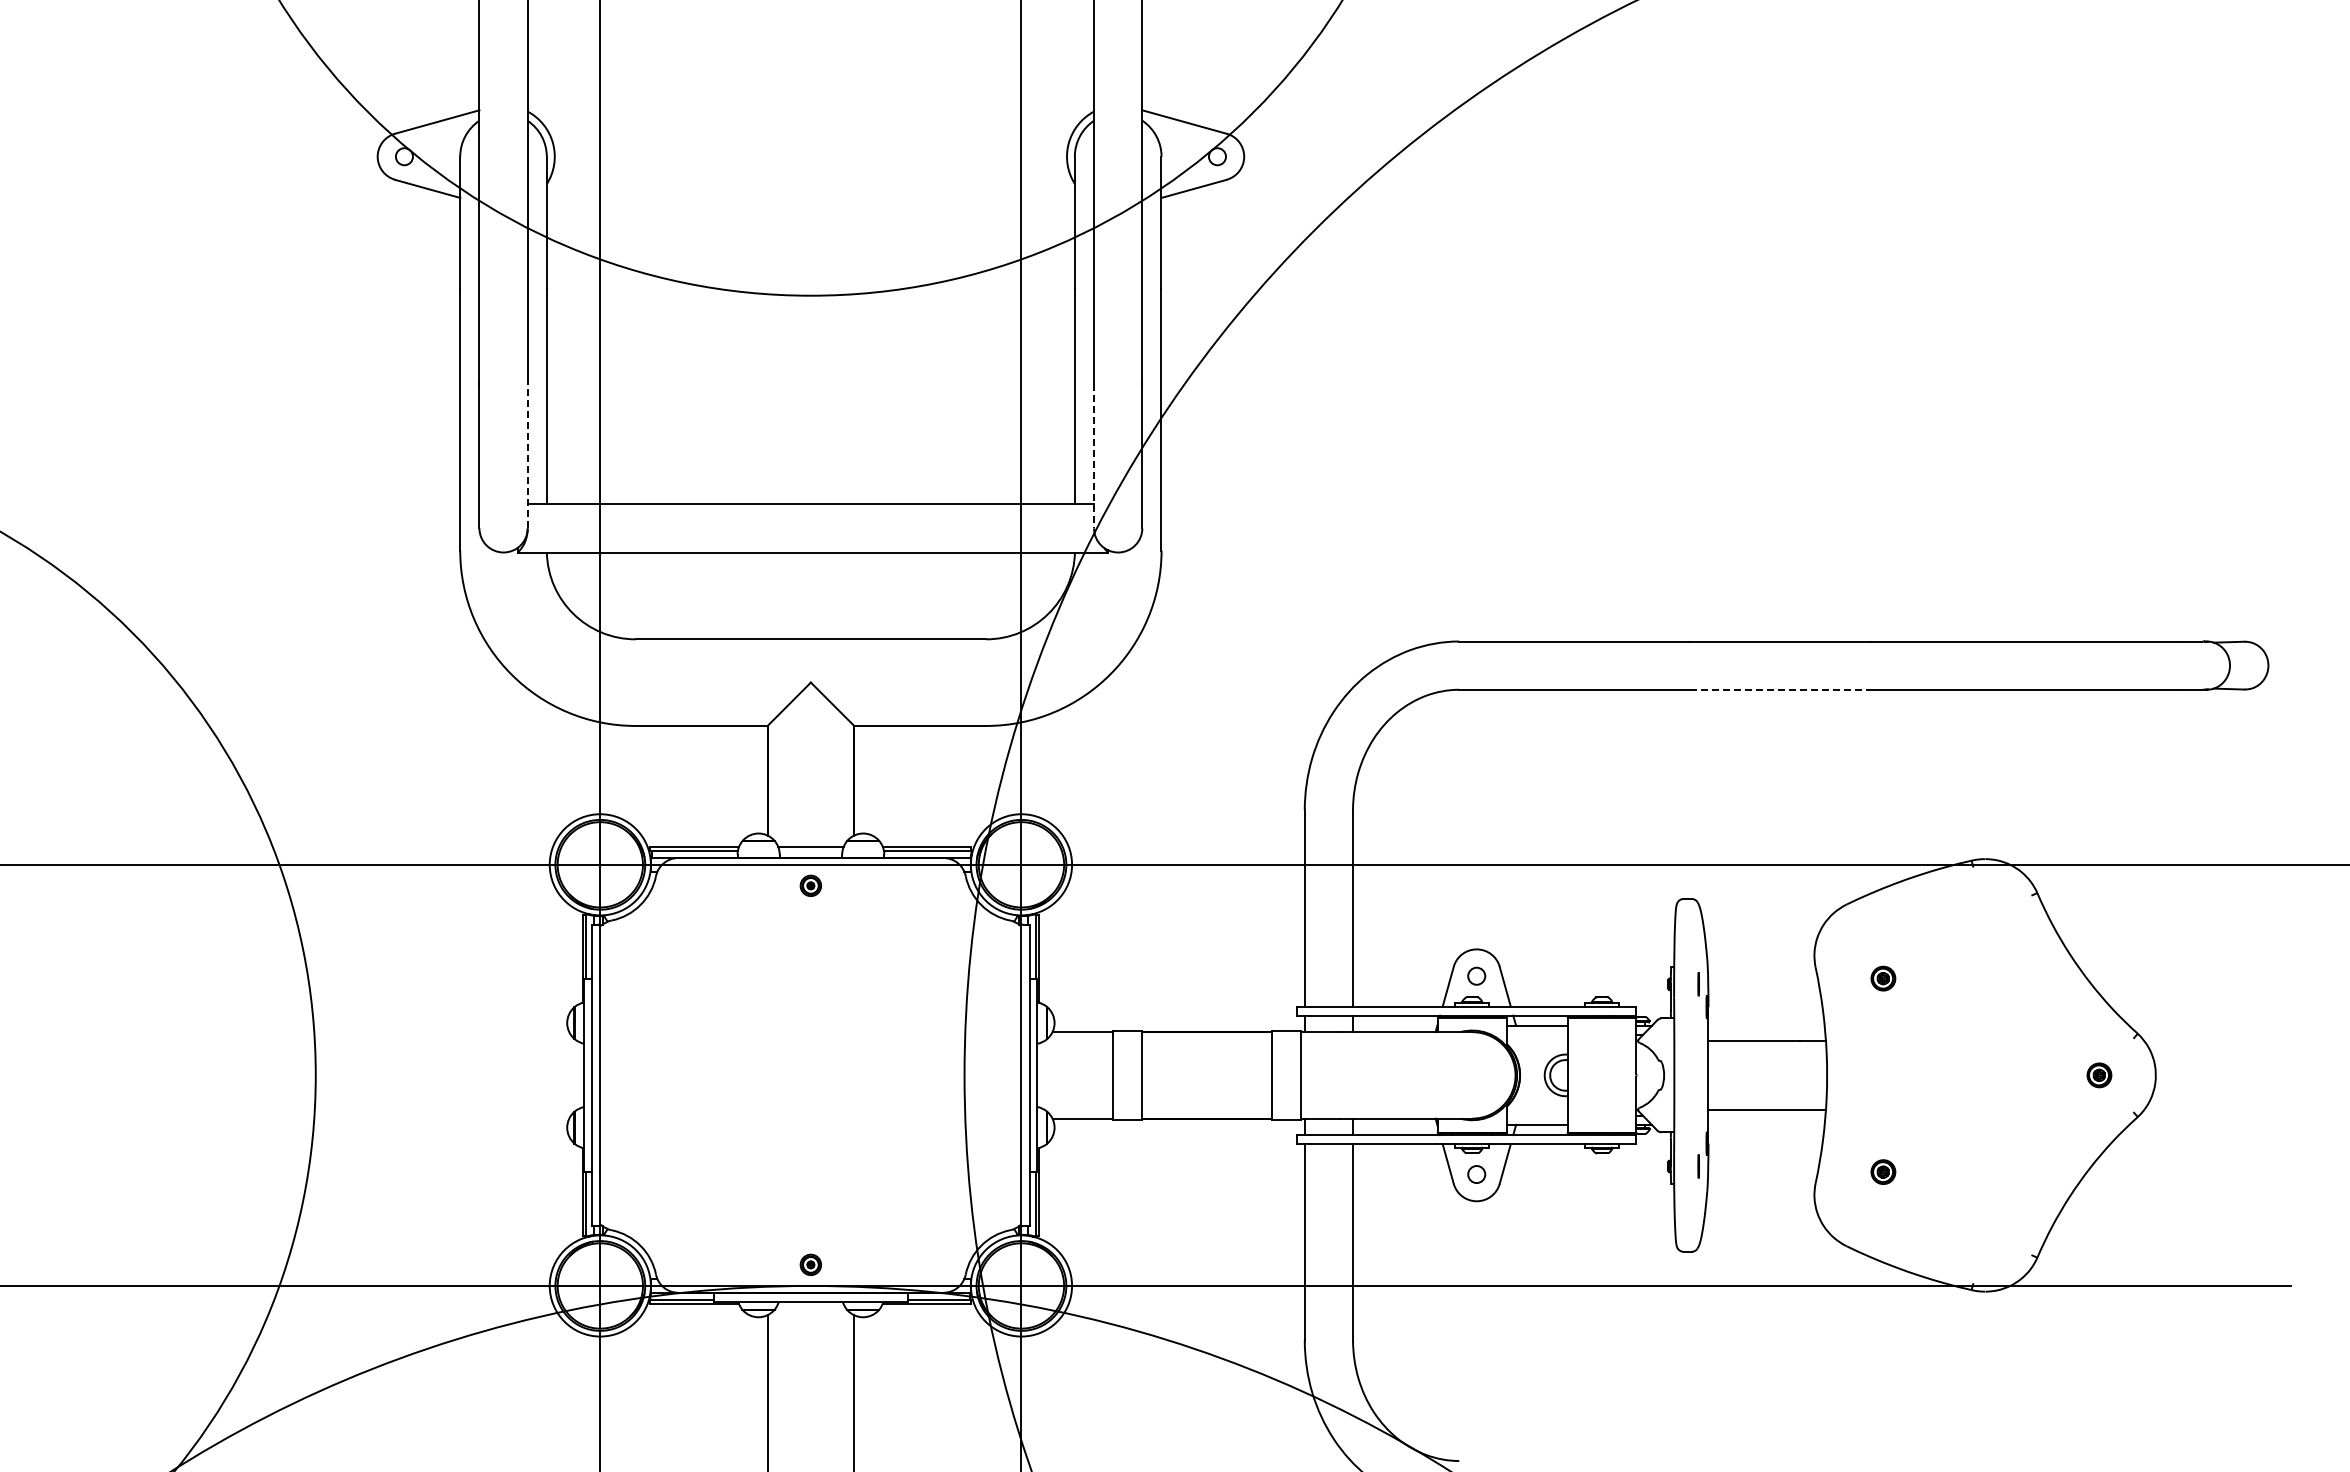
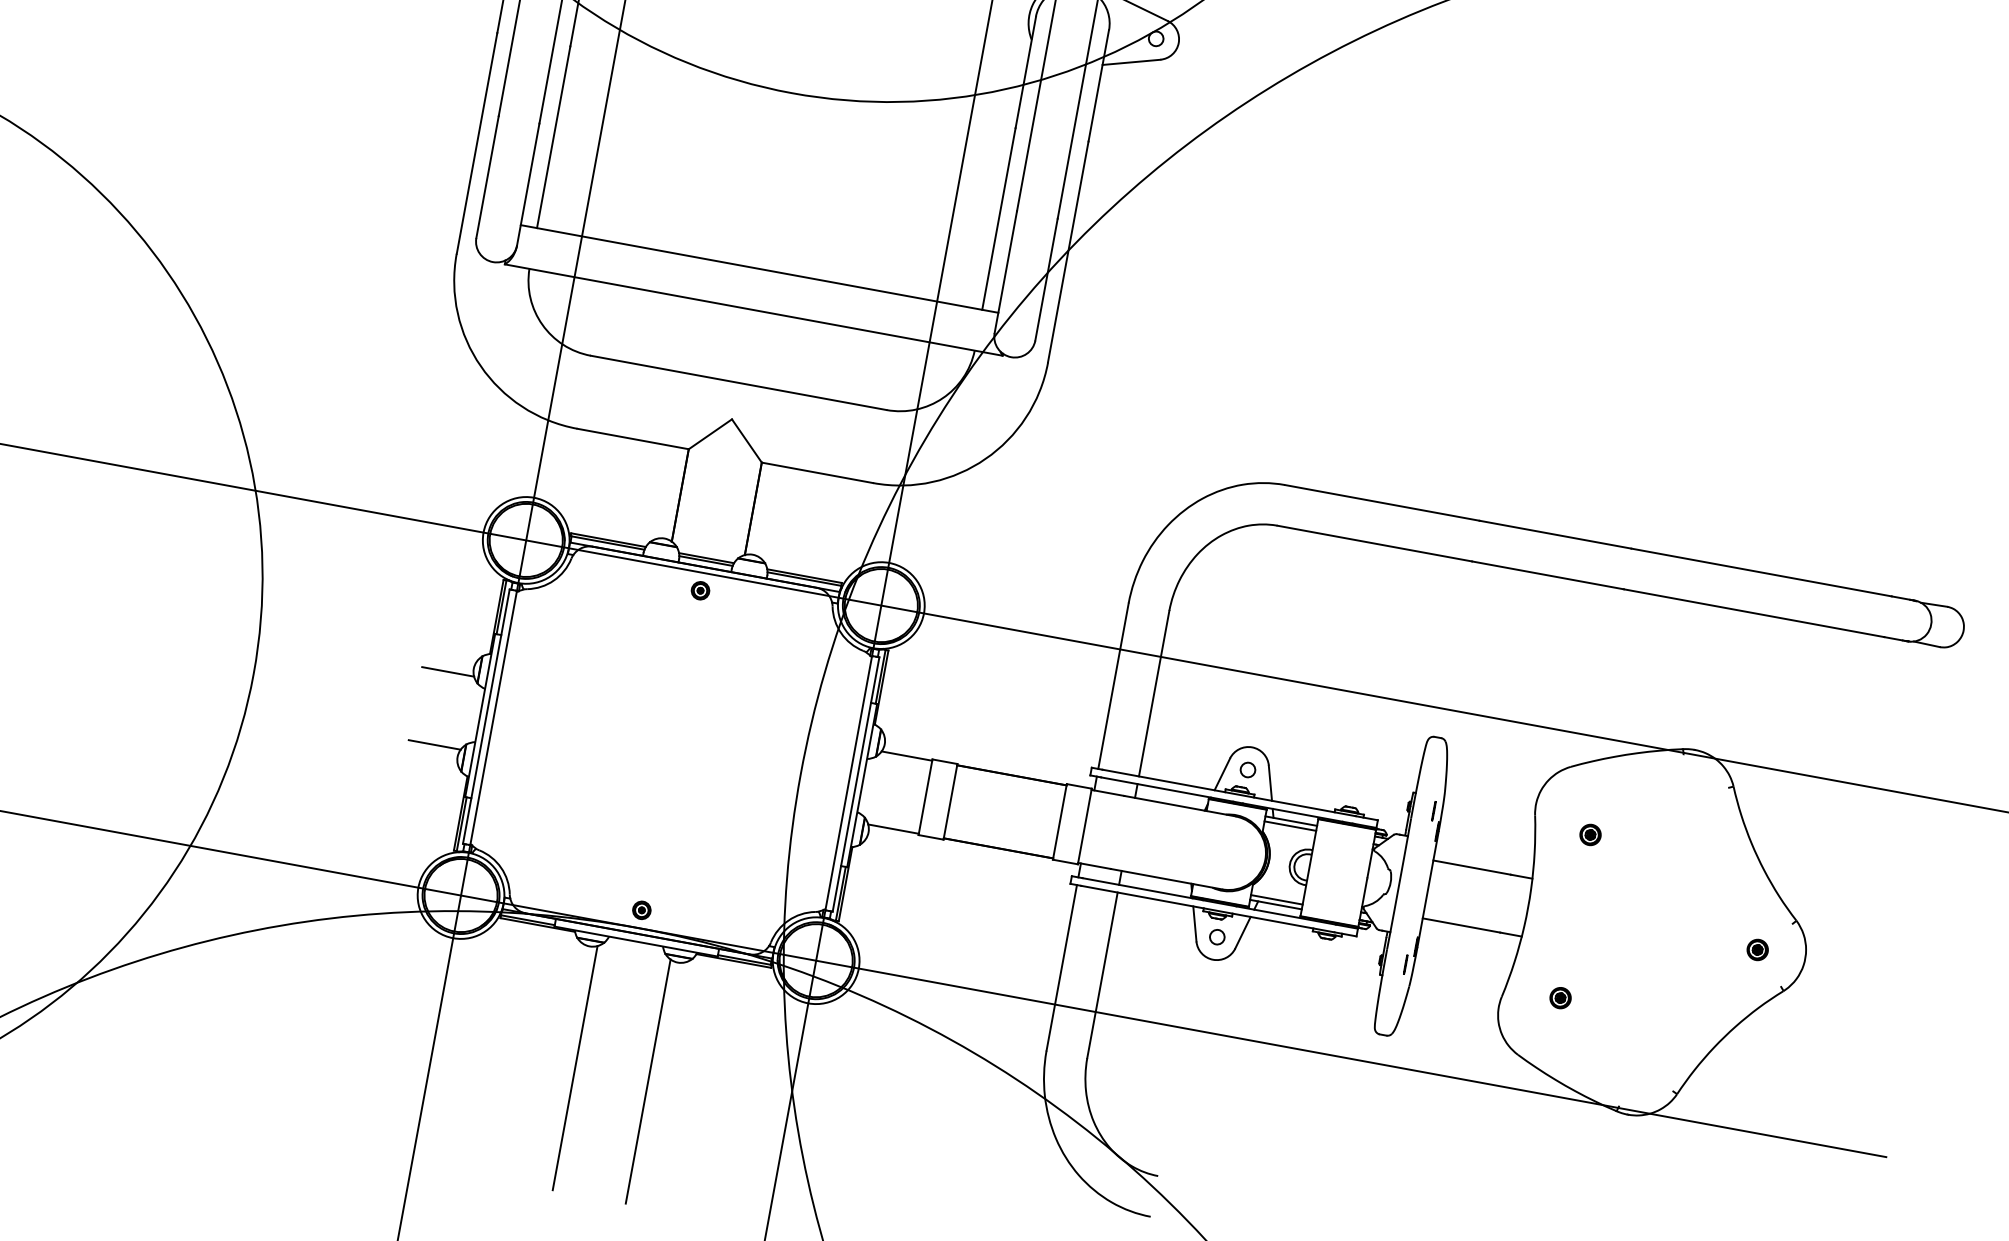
line: (527, 455) -> (528, 184), dashed -> solid
line: (1094, 456) -> (1006, 272), dashed -> solid
line: (1780, 689) -> (1548, 575), dashed -> solid
line: (810, 850) -> (705, 560), added
line: (1536, 1031) -> (1289, 825), added
line: (538, 1032) -> (448, 672), added
line: (538, 1118) -> (434, 744), added
line: (1536, 1119) -> (1276, 900), added

